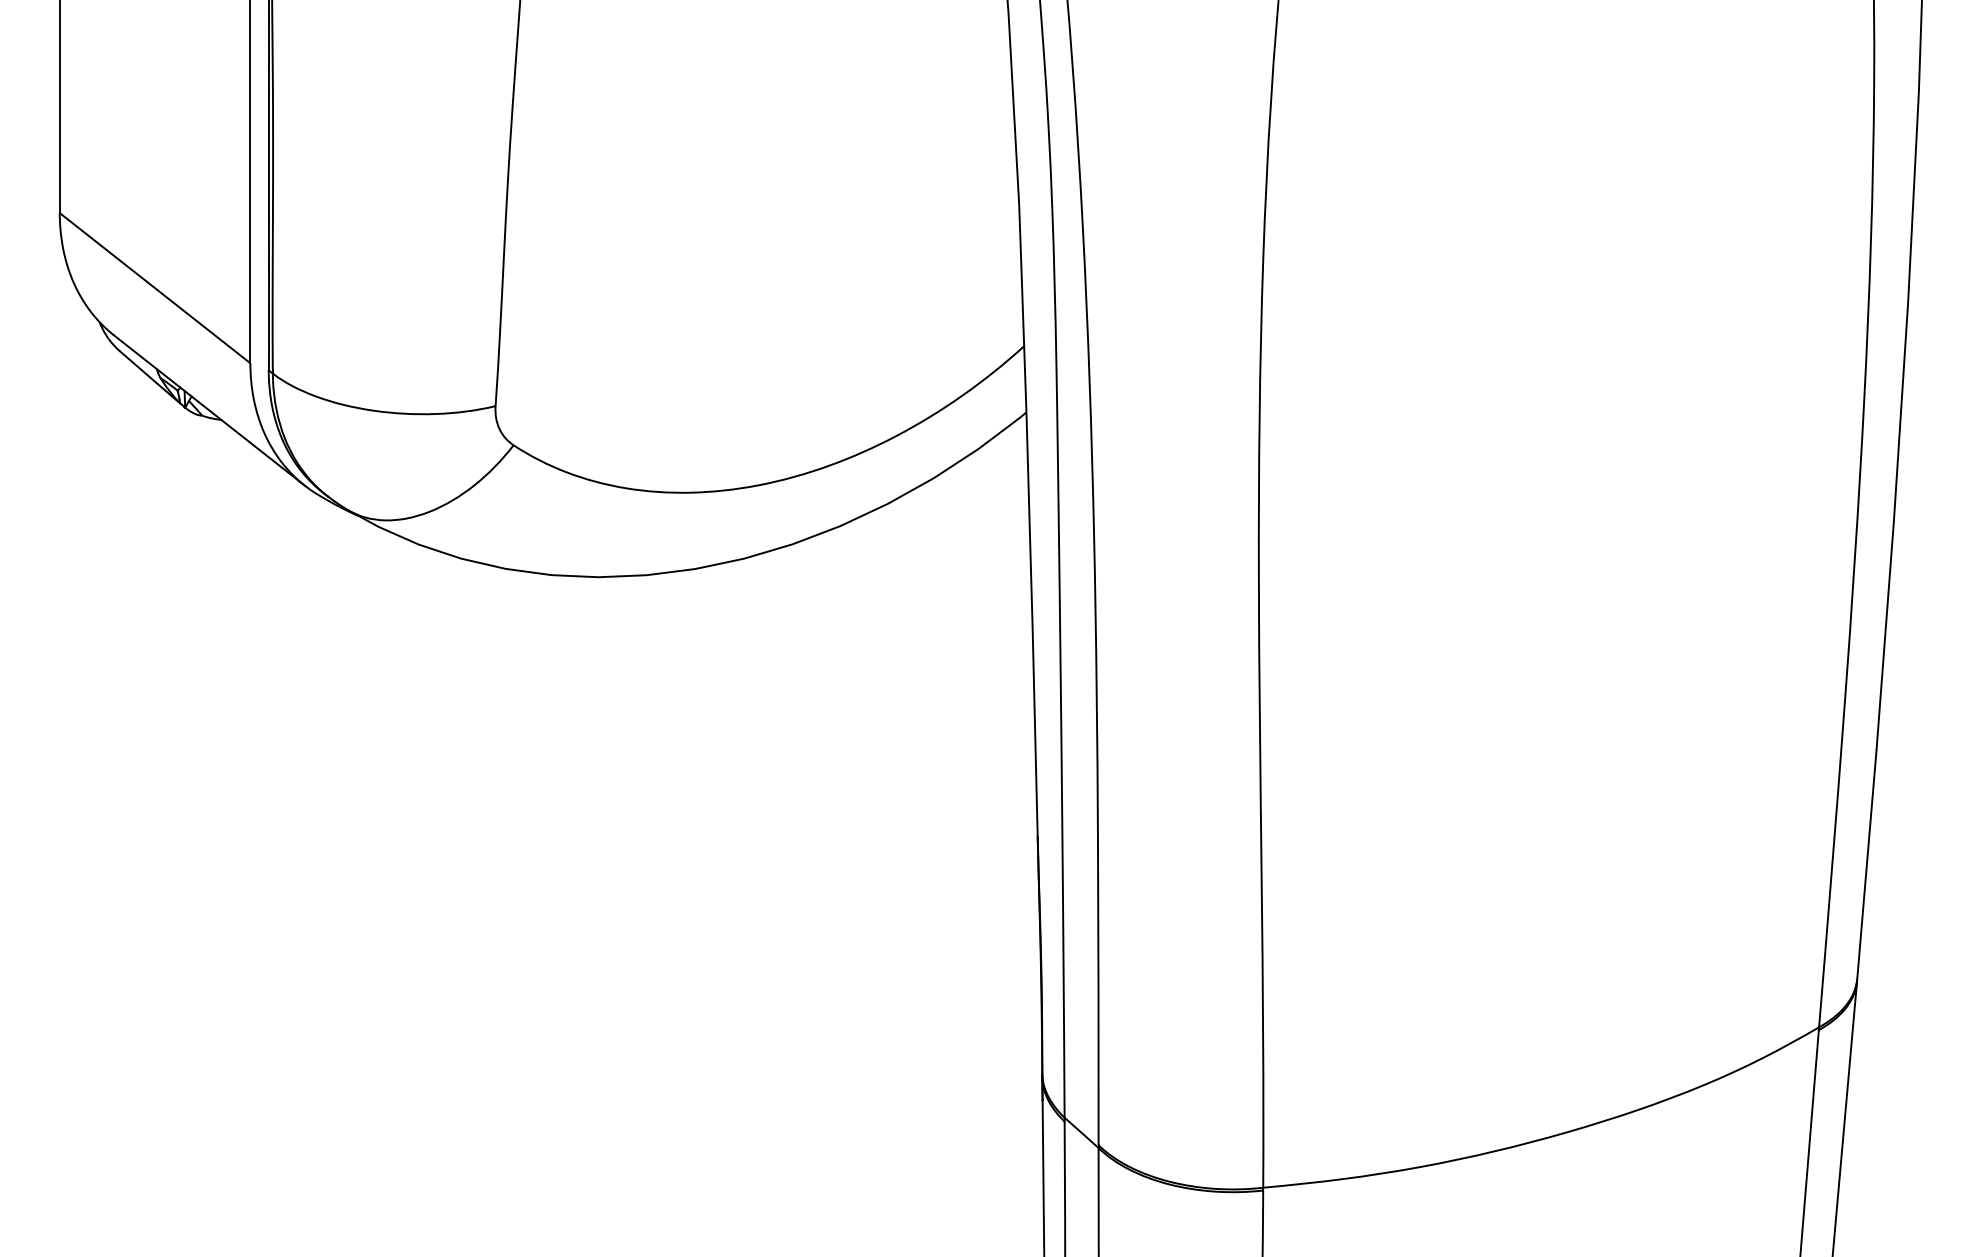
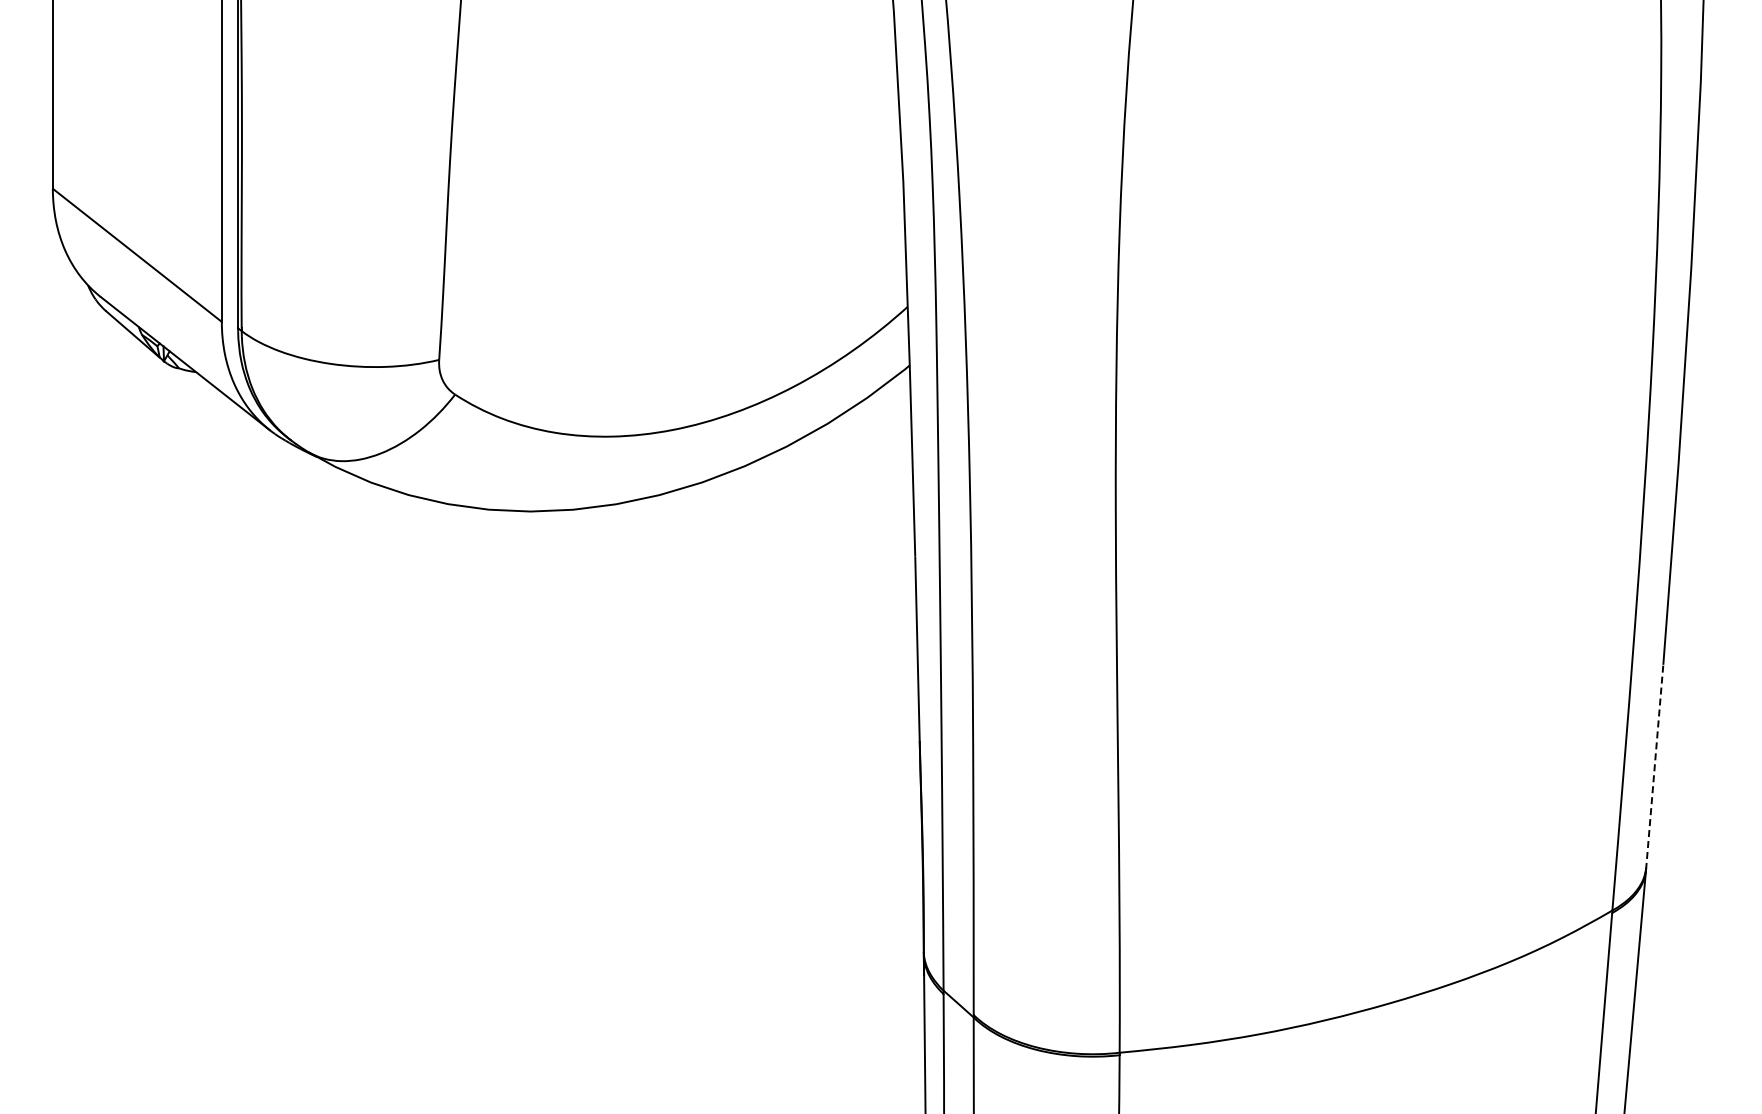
line: (1866, 865) -> (1654, 767), solid -> dashed

